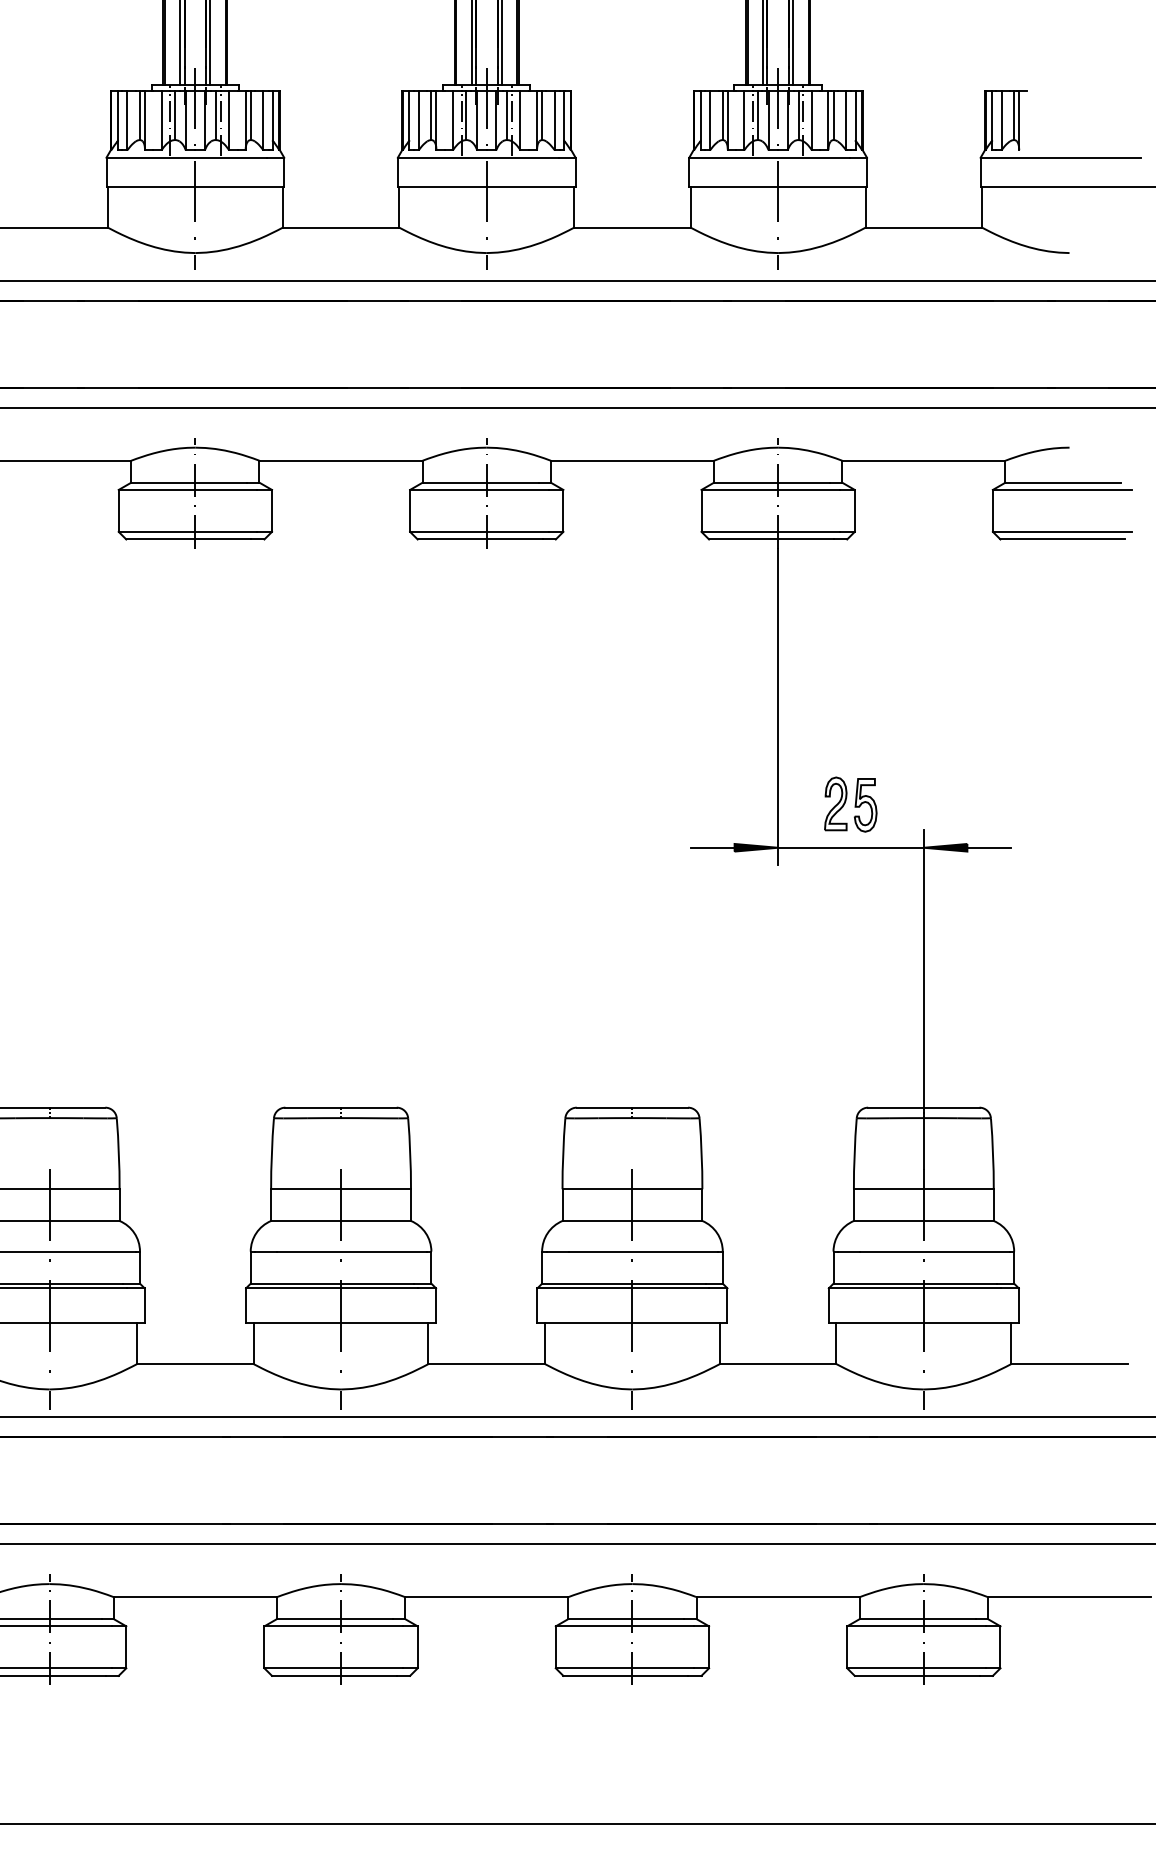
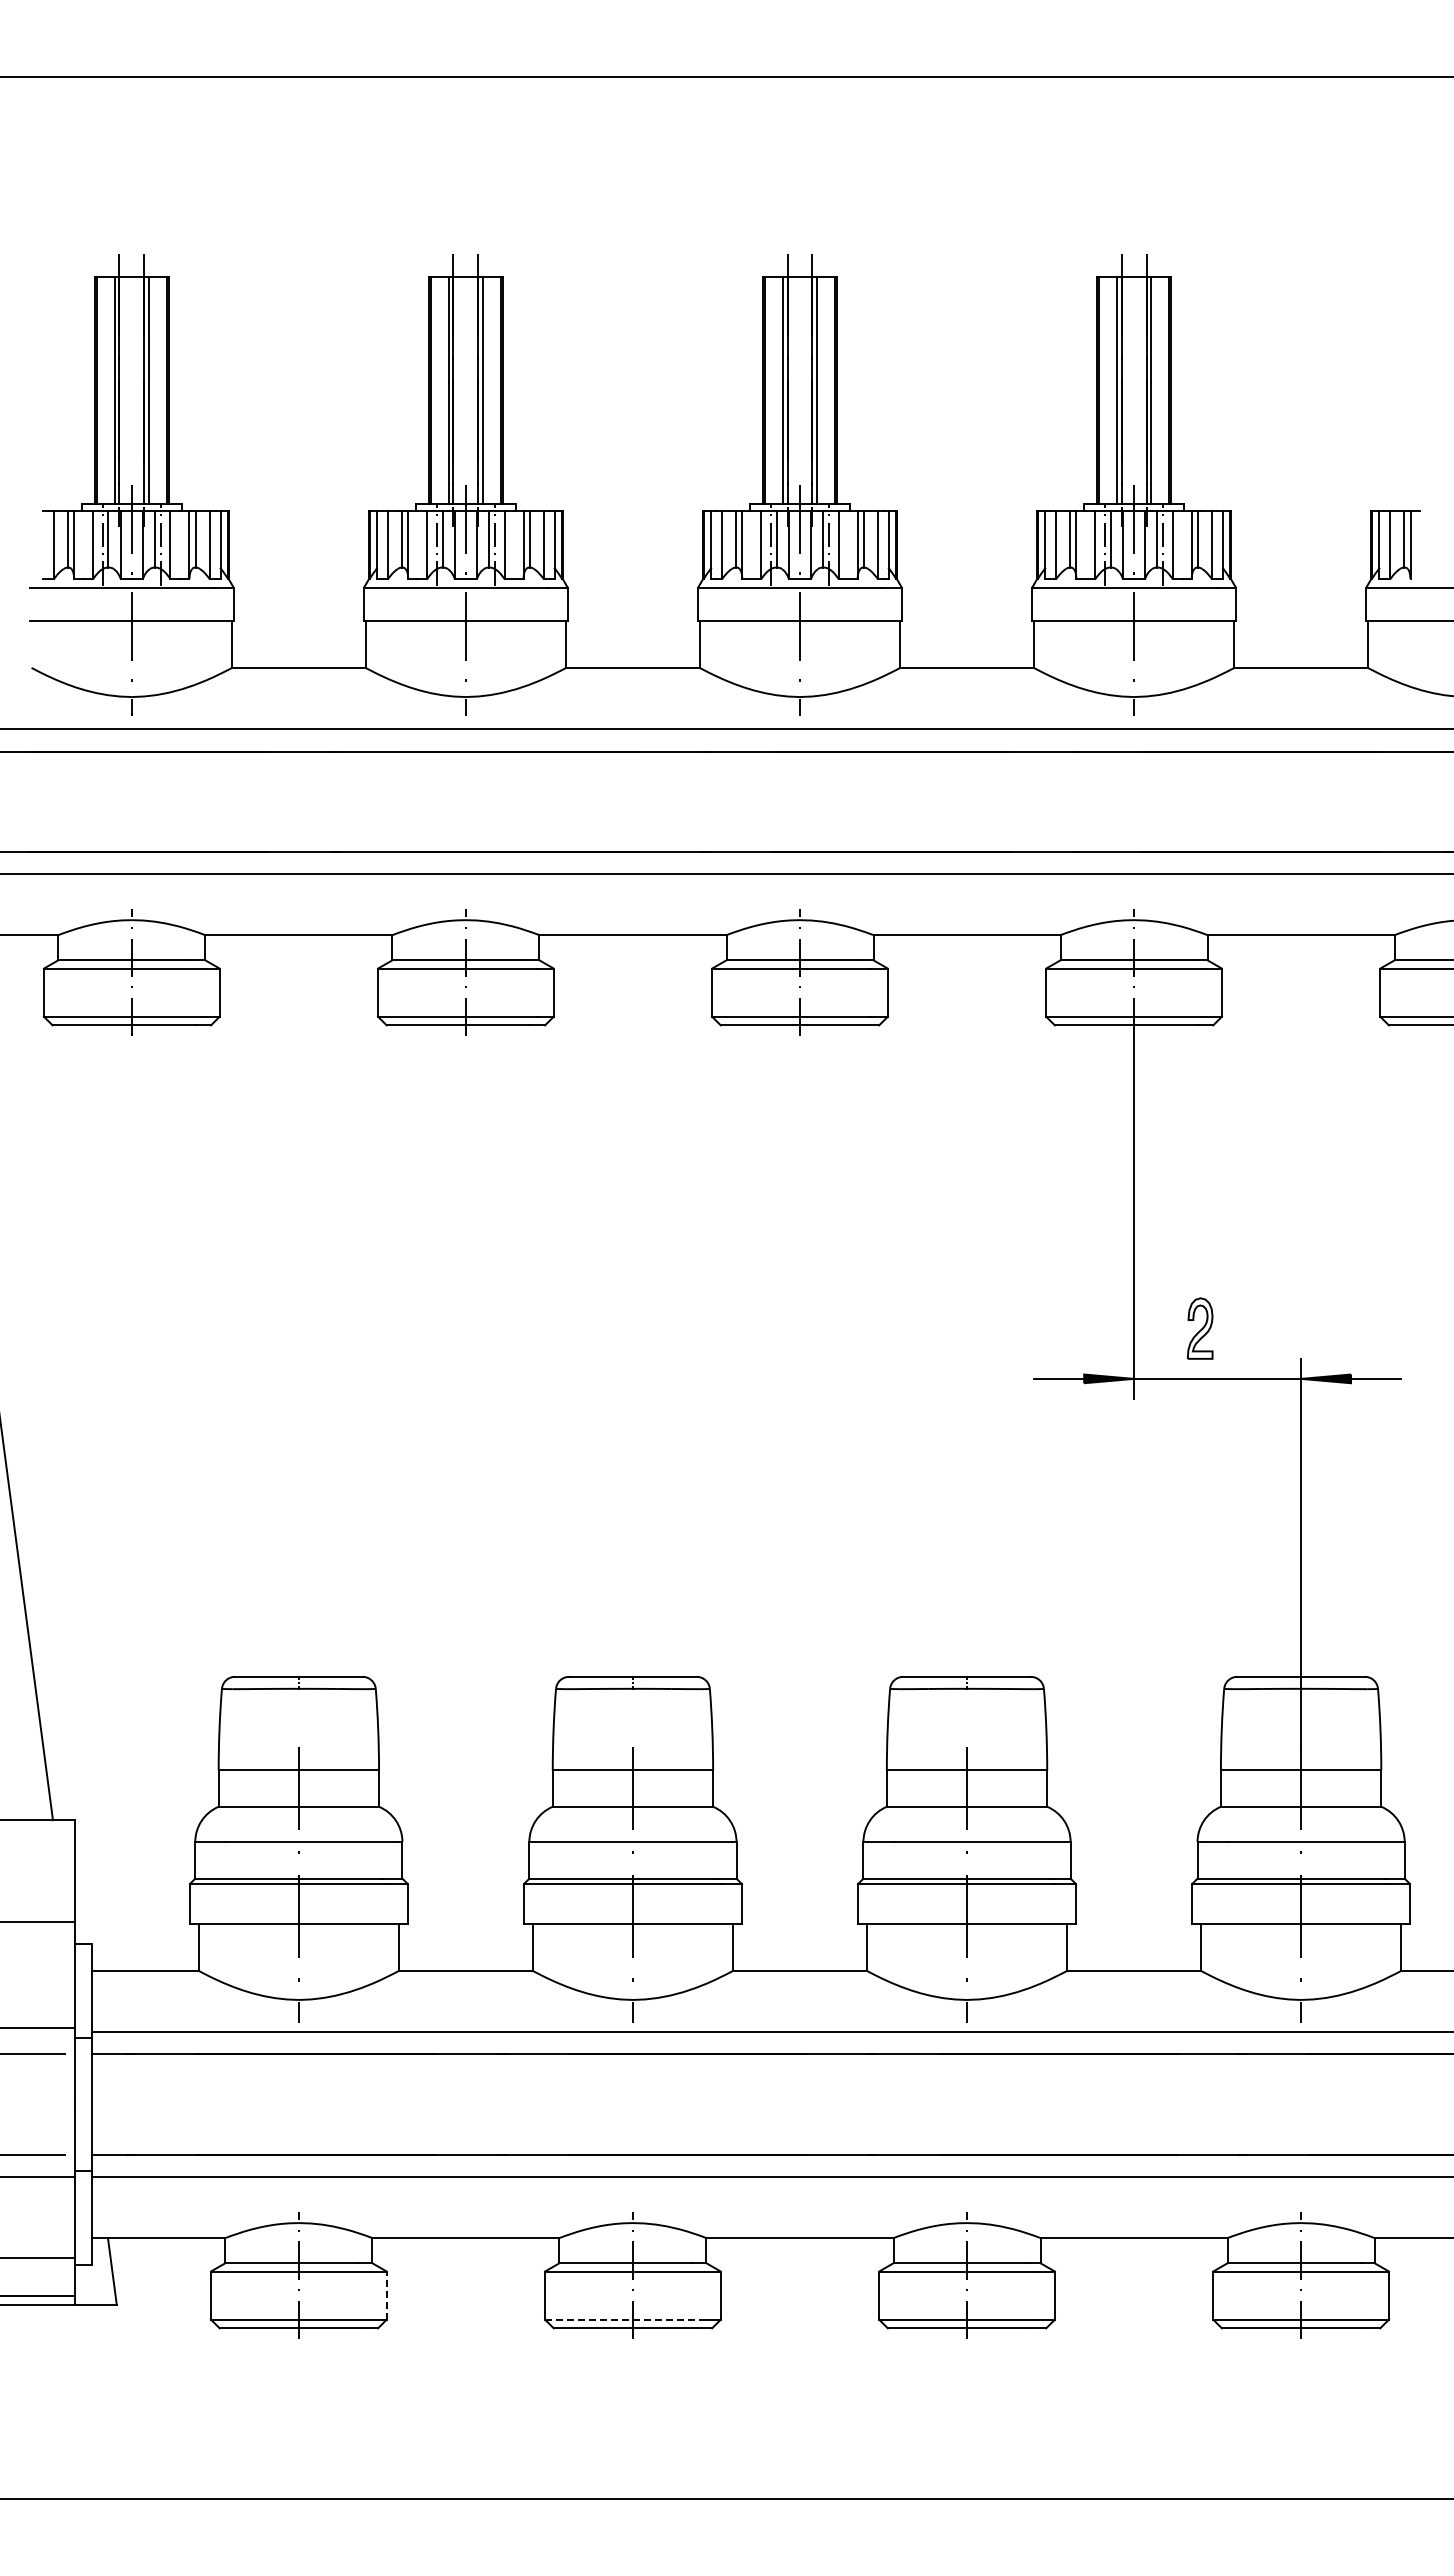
part: (865, 805) -> (1234, 1330), removed
line: (126, 1647) -> (386, 2295), solid -> dashed
line: (334, 1668) -> (625, 2319), solid -> dashed

